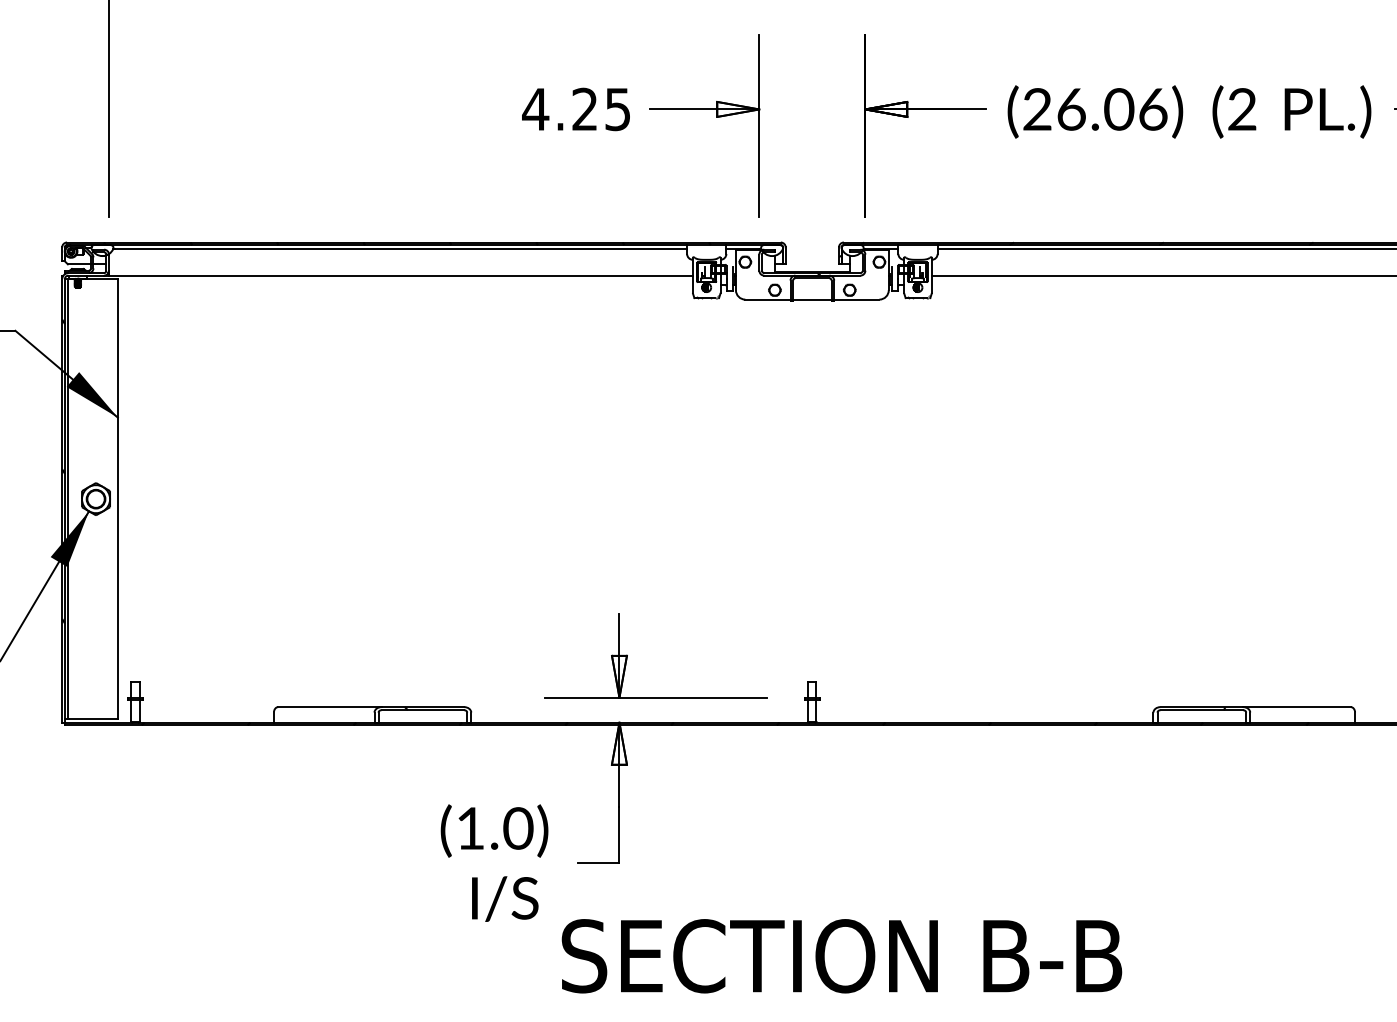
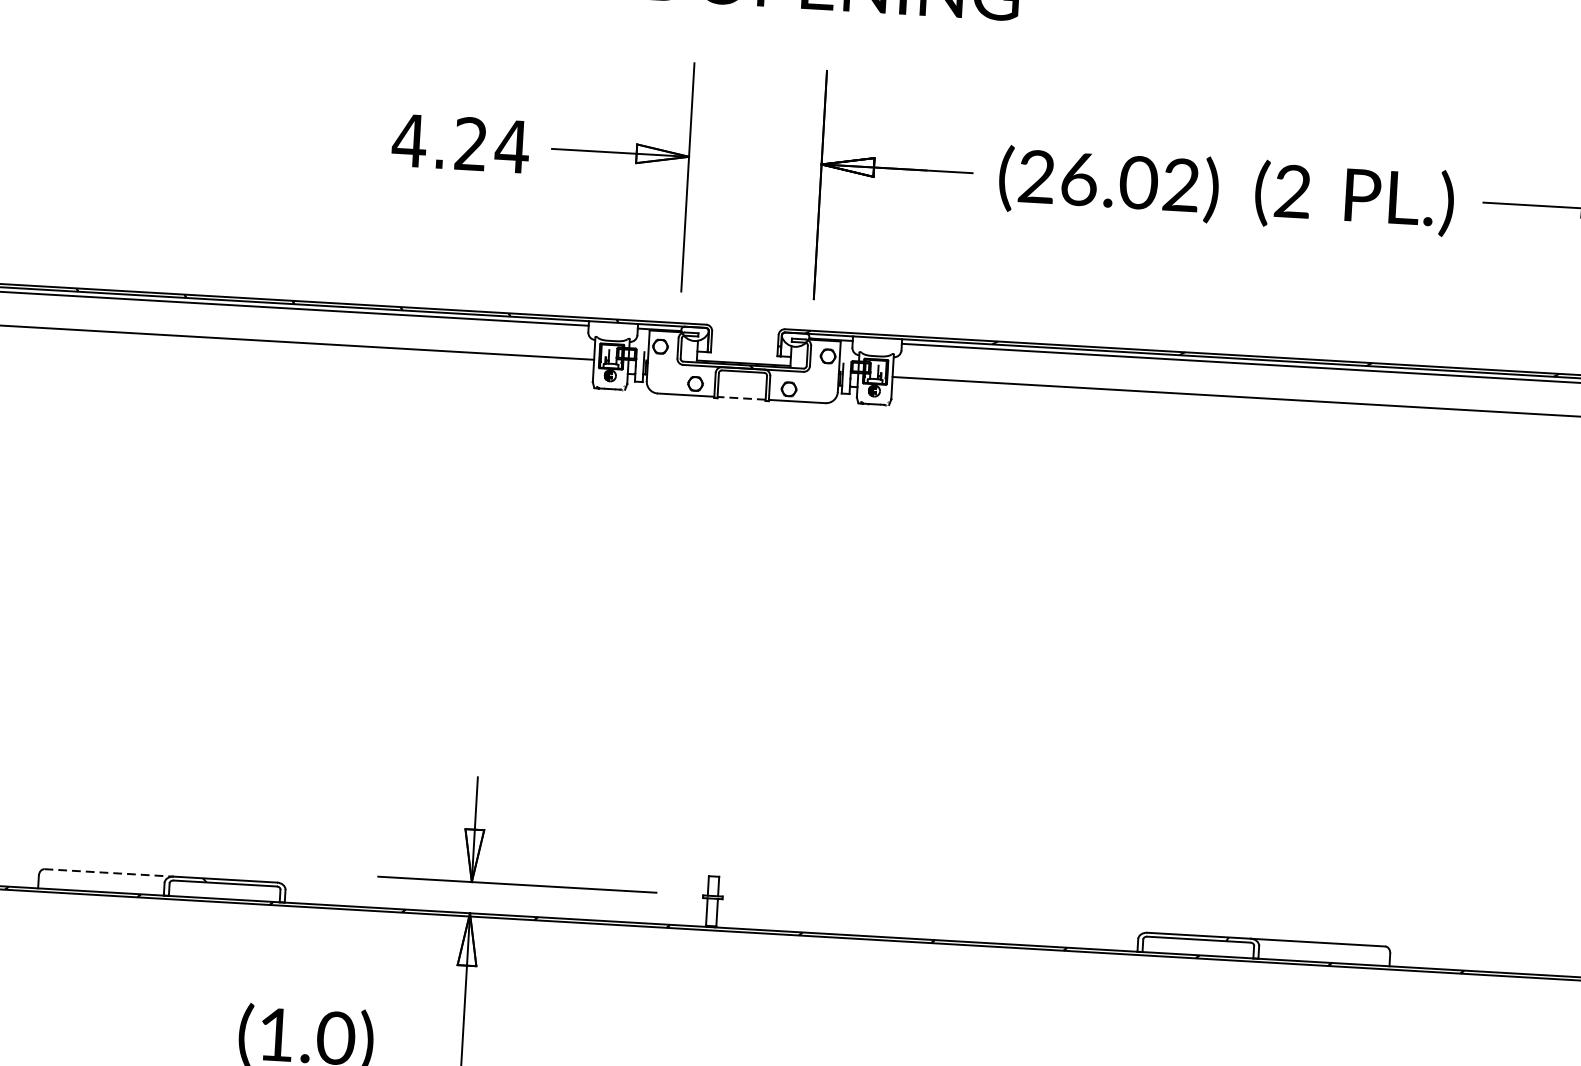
text: (617, 109) -> (511, 146), 4.25 -> 4.24
text: (1153, 109) -> (1181, 185), (26.06) -> (26.02)
line: (811, 299) -> (740, 398), solid -> dashed
line: (329, 707) -> (108, 873), solid -> dashed

